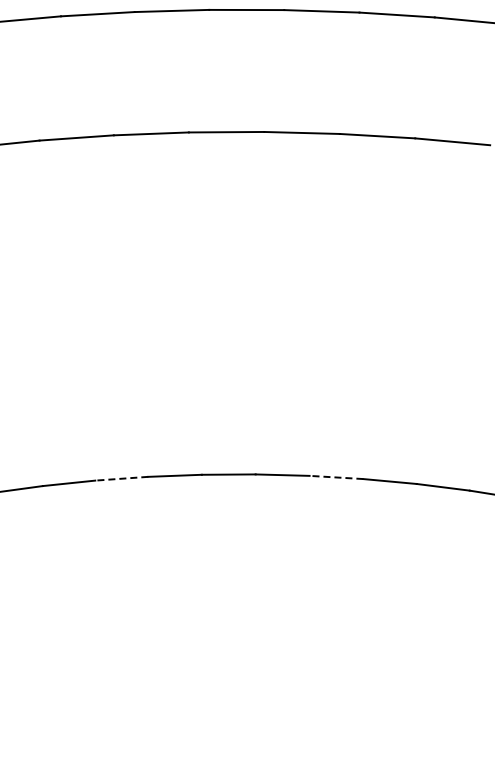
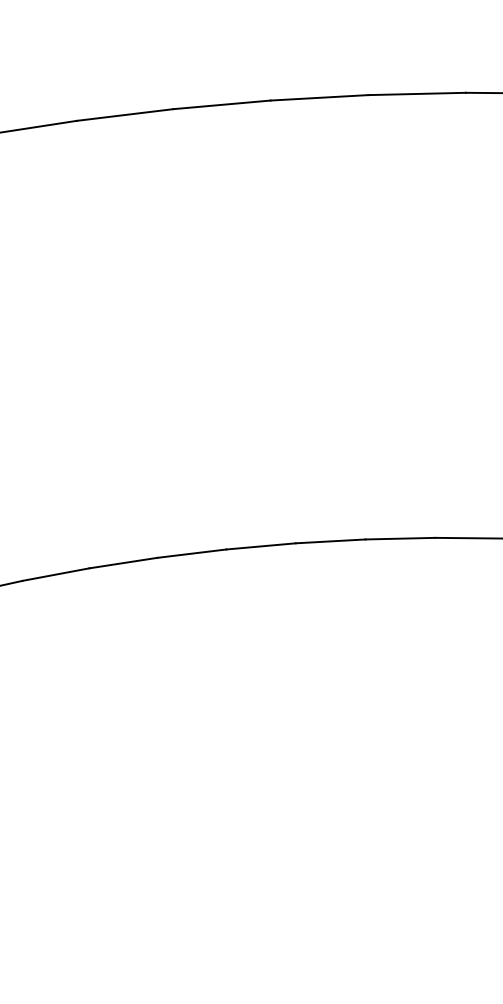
line: (336, 477) -> (400, 538), dashed -> solid
line: (121, 478) -> (123, 562), dashed -> solid

